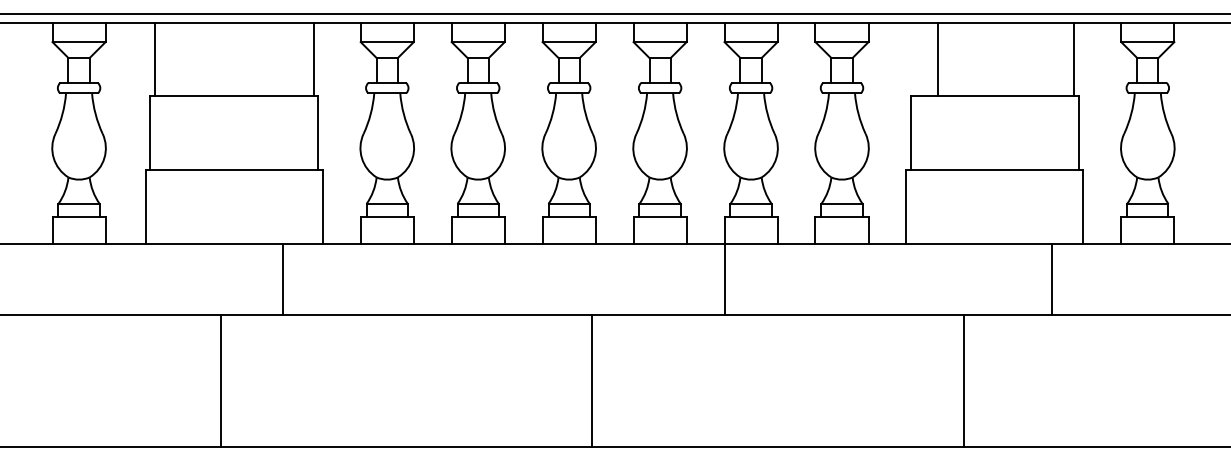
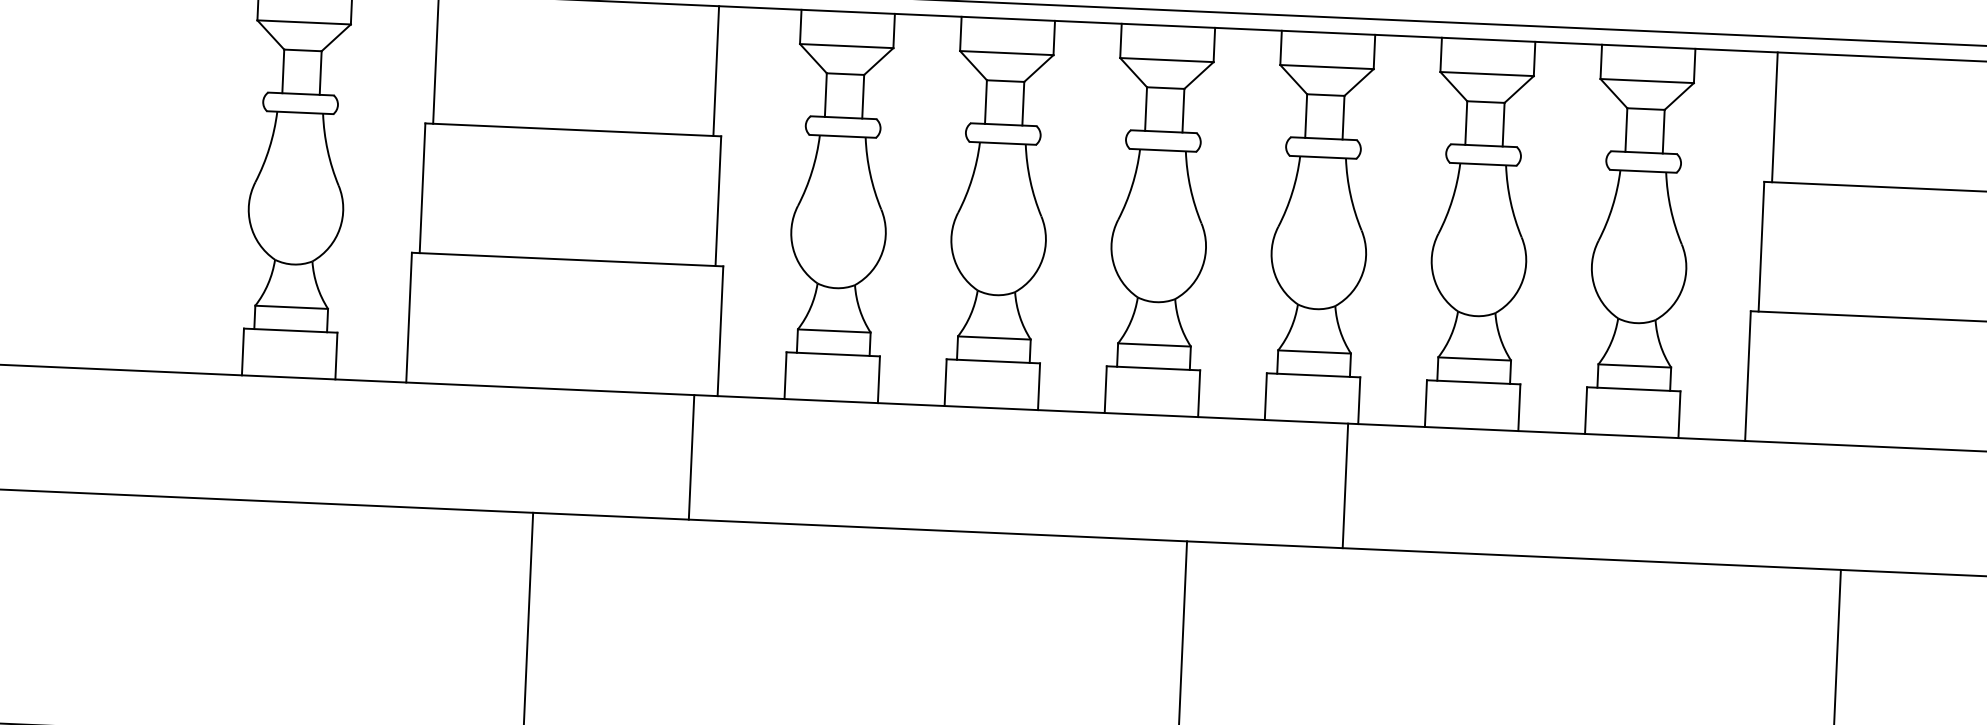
line: (938, 59) -> (1775, 117), moved
line: (283, 278) -> (691, 456), moved
line: (724, 278) -> (1344, 484), moved

